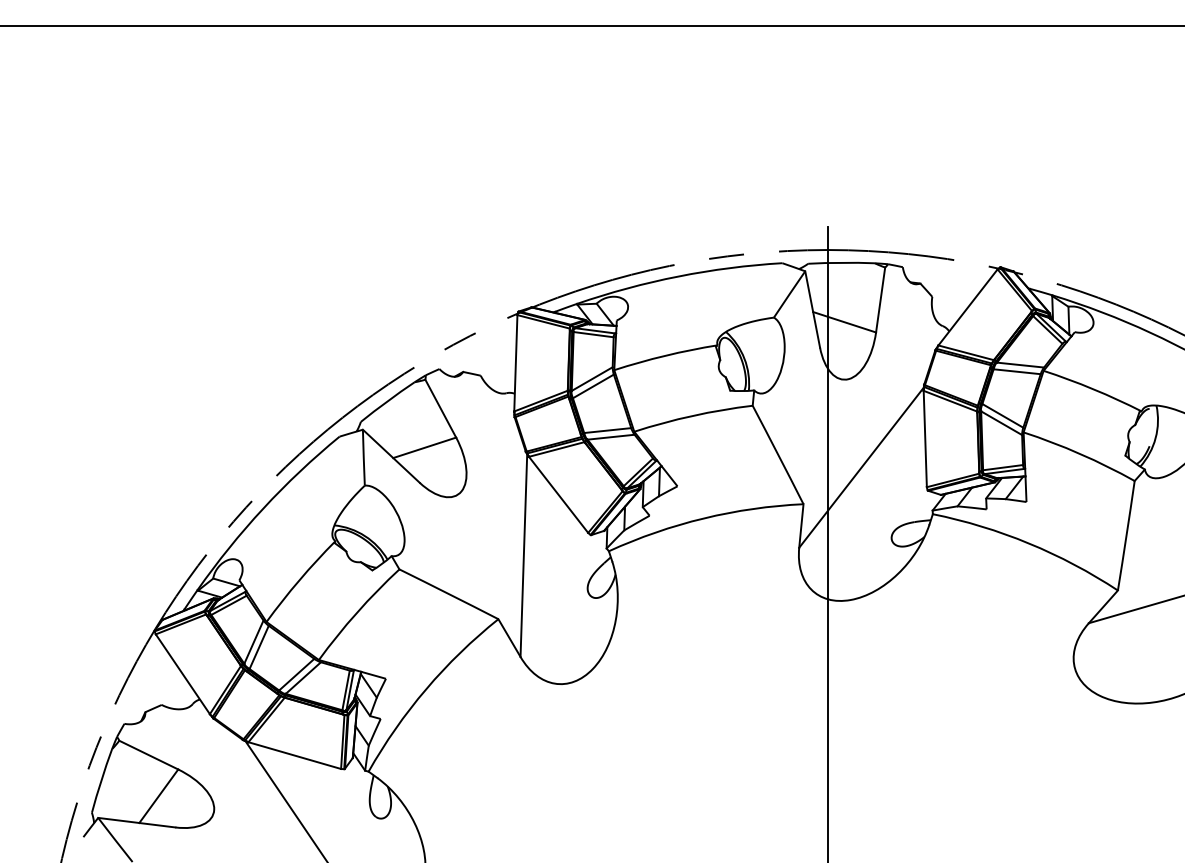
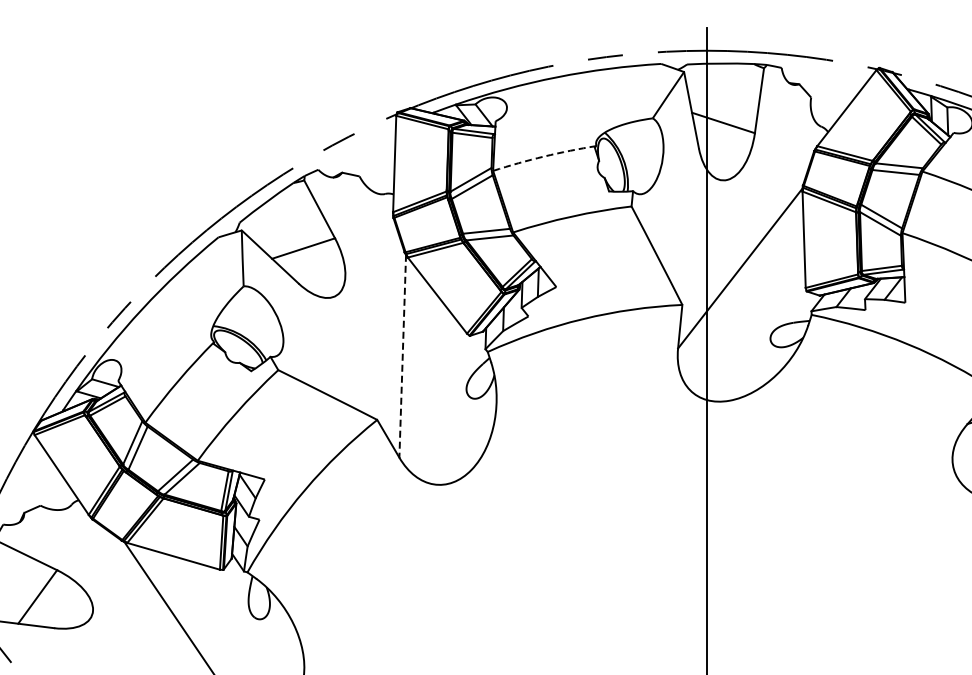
arc: (665, 355) -> (544, 156), solid -> dashed
line: (523, 556) -> (402, 357), solid -> dashed

